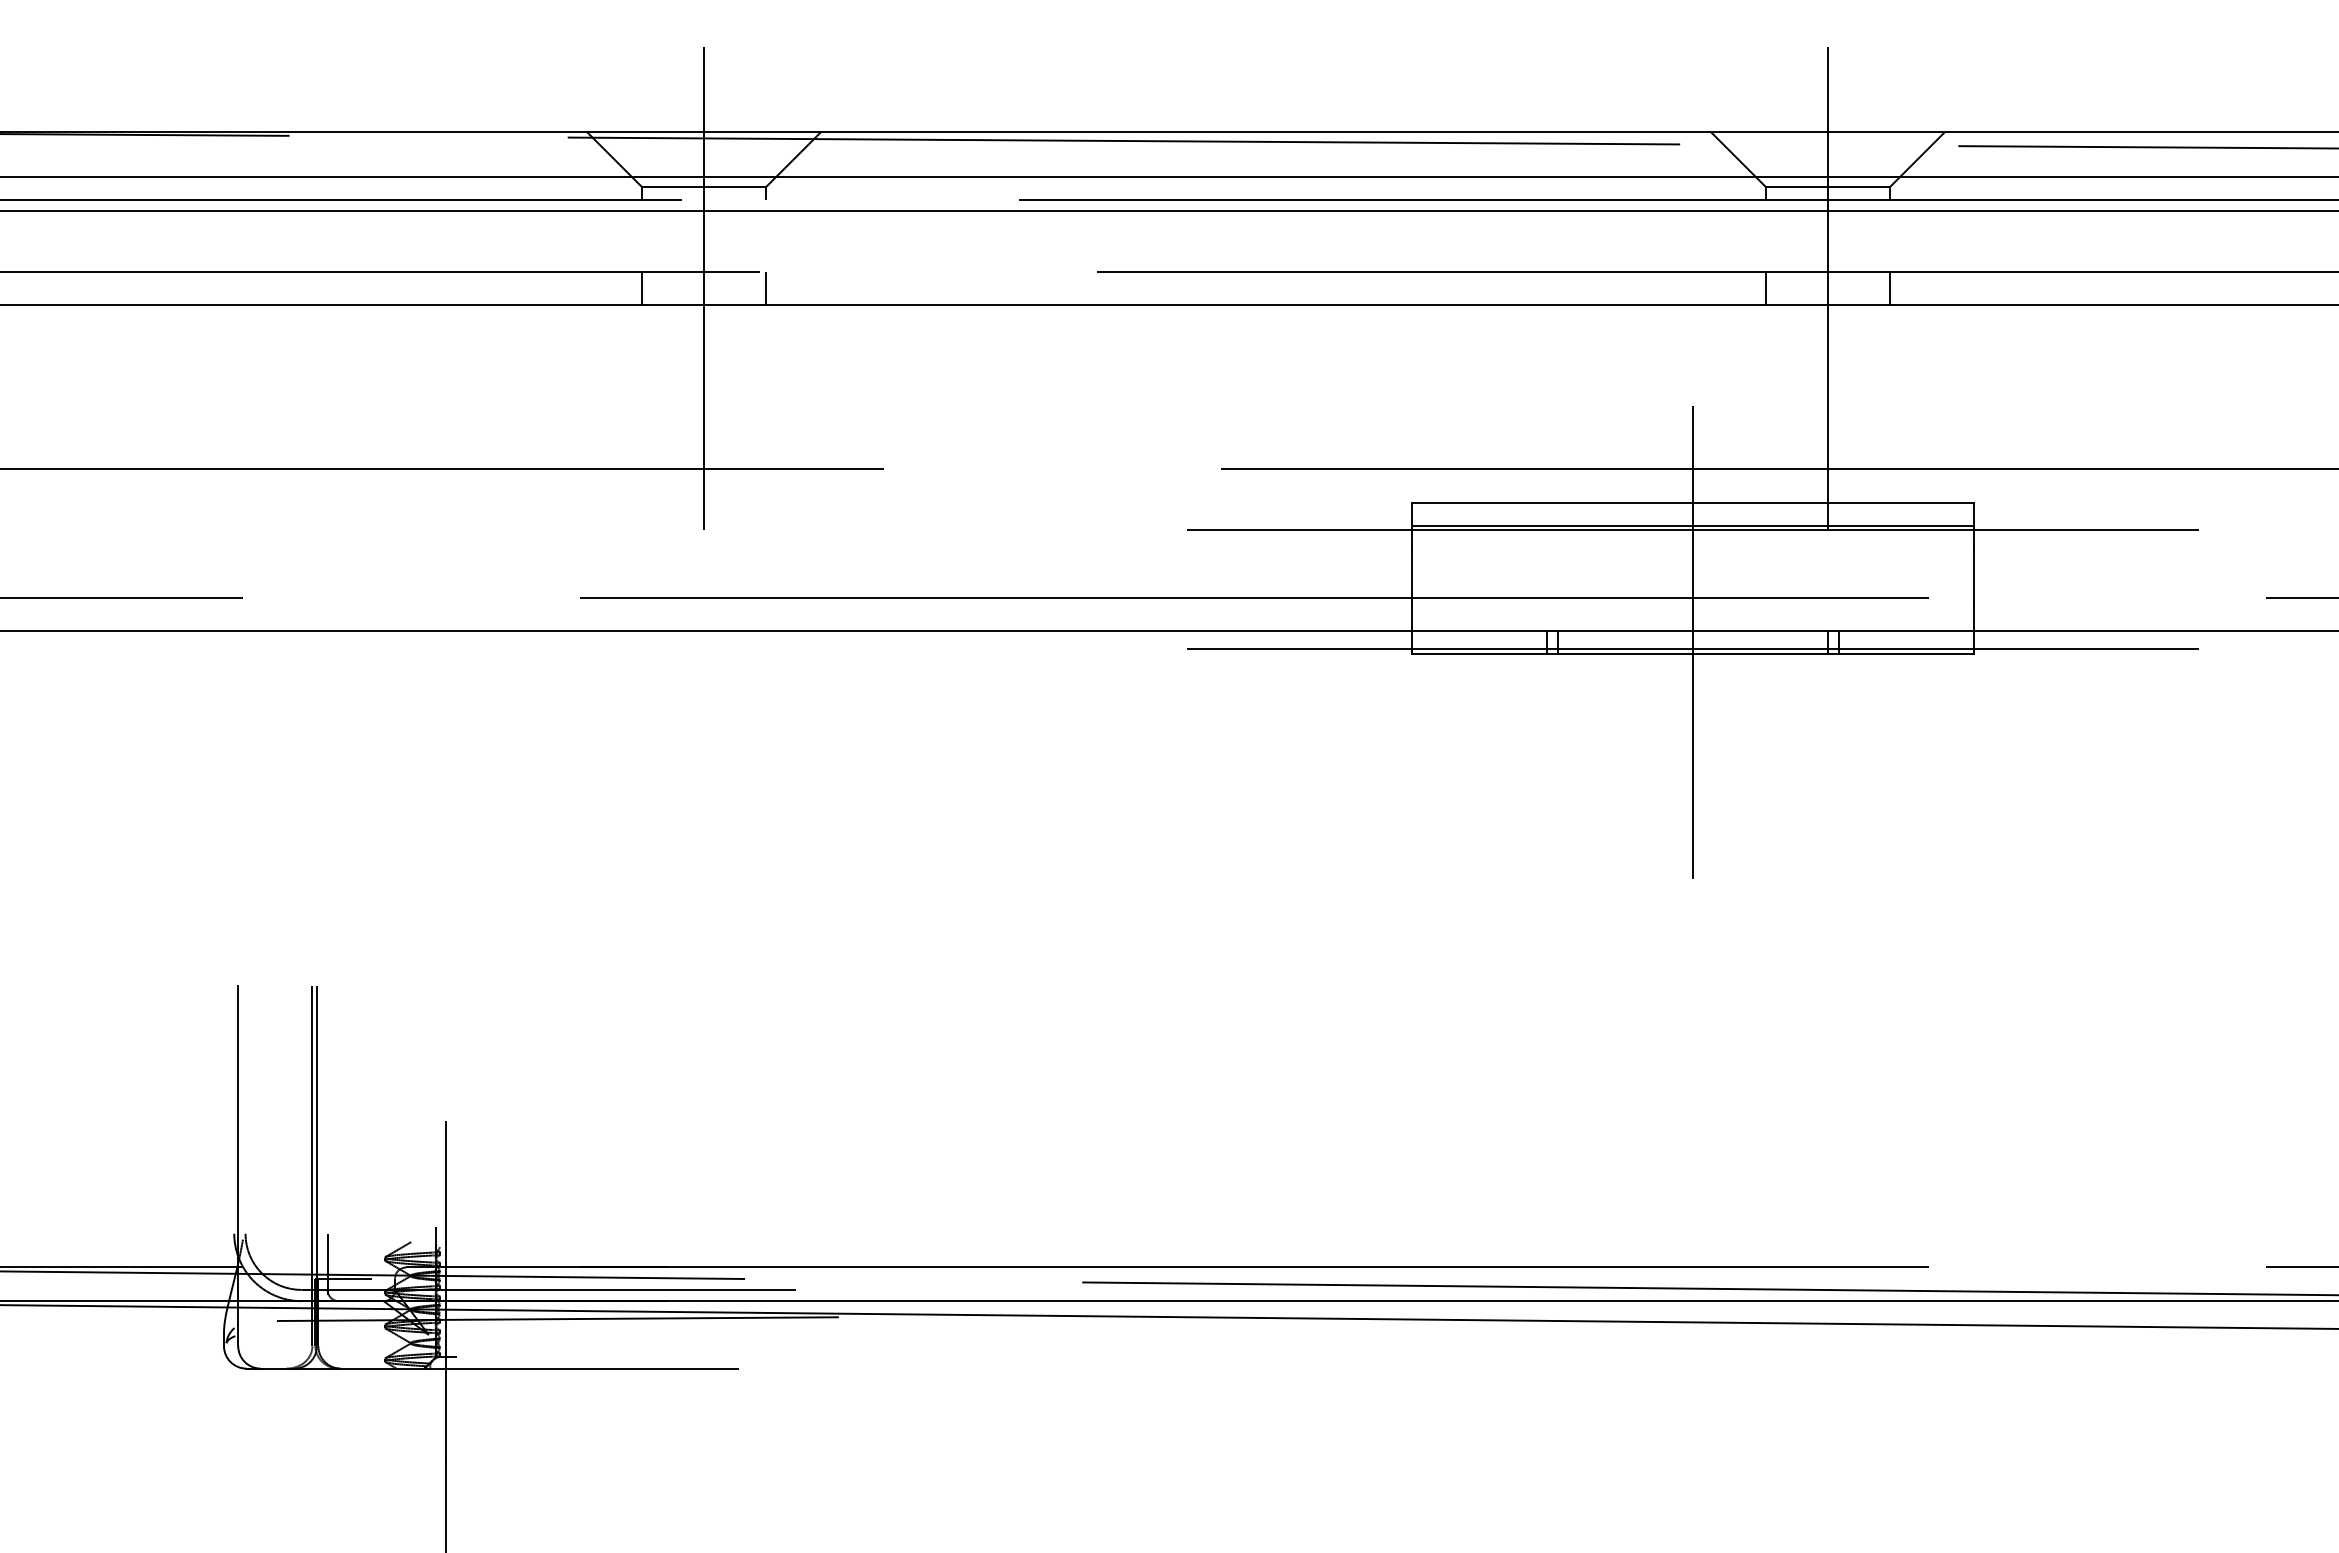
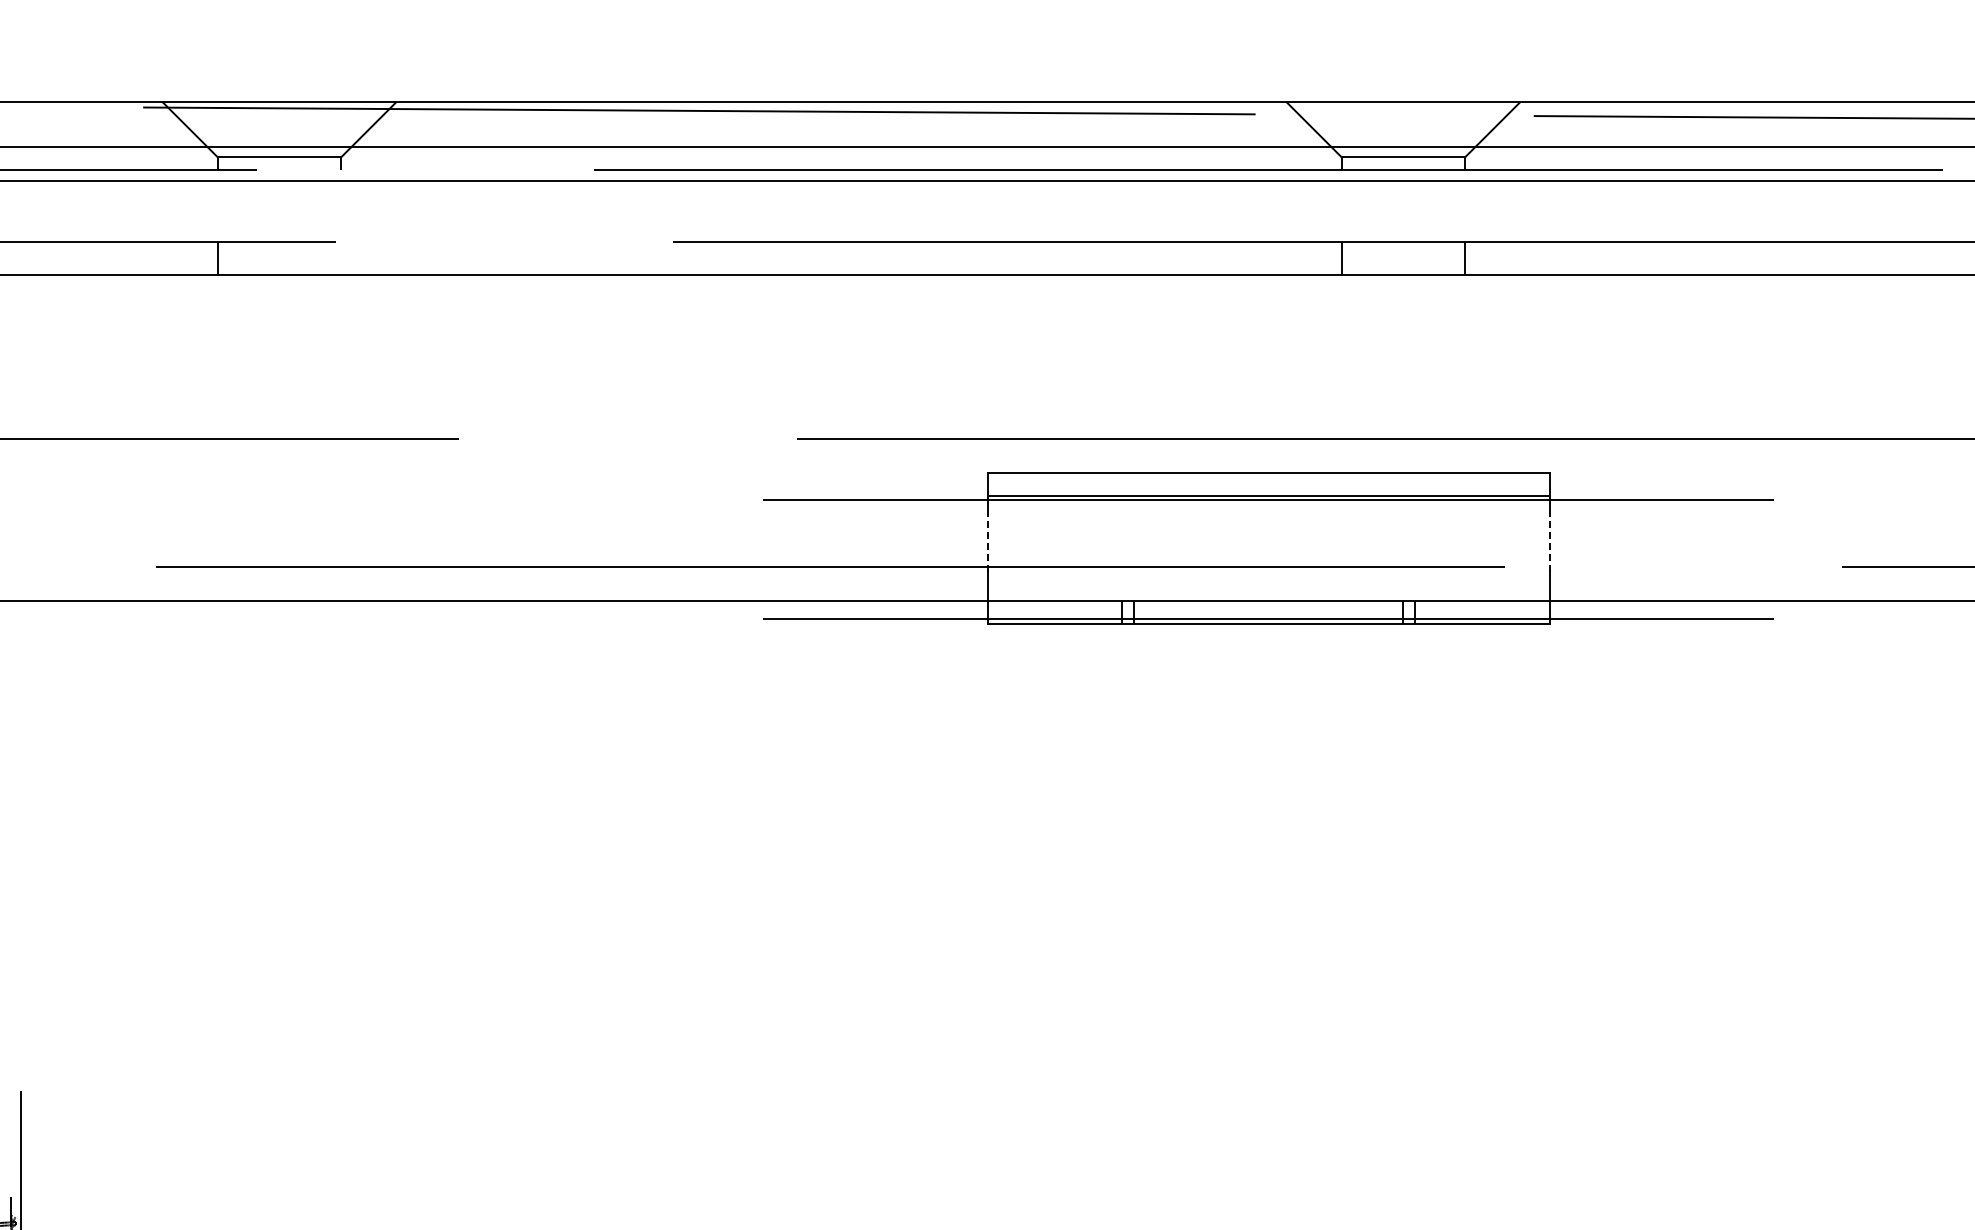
line: (704, 288) -> (279, 258), removed
line: (765, 288) -> (340, 258), removed
line: (1827, 288) -> (1402, 258), removed
line: (1412, 573) -> (987, 543), solid -> dashed
line: (1974, 573) -> (1549, 543), solid -> dashed
line: (1693, 642) -> (1268, 612), removed

